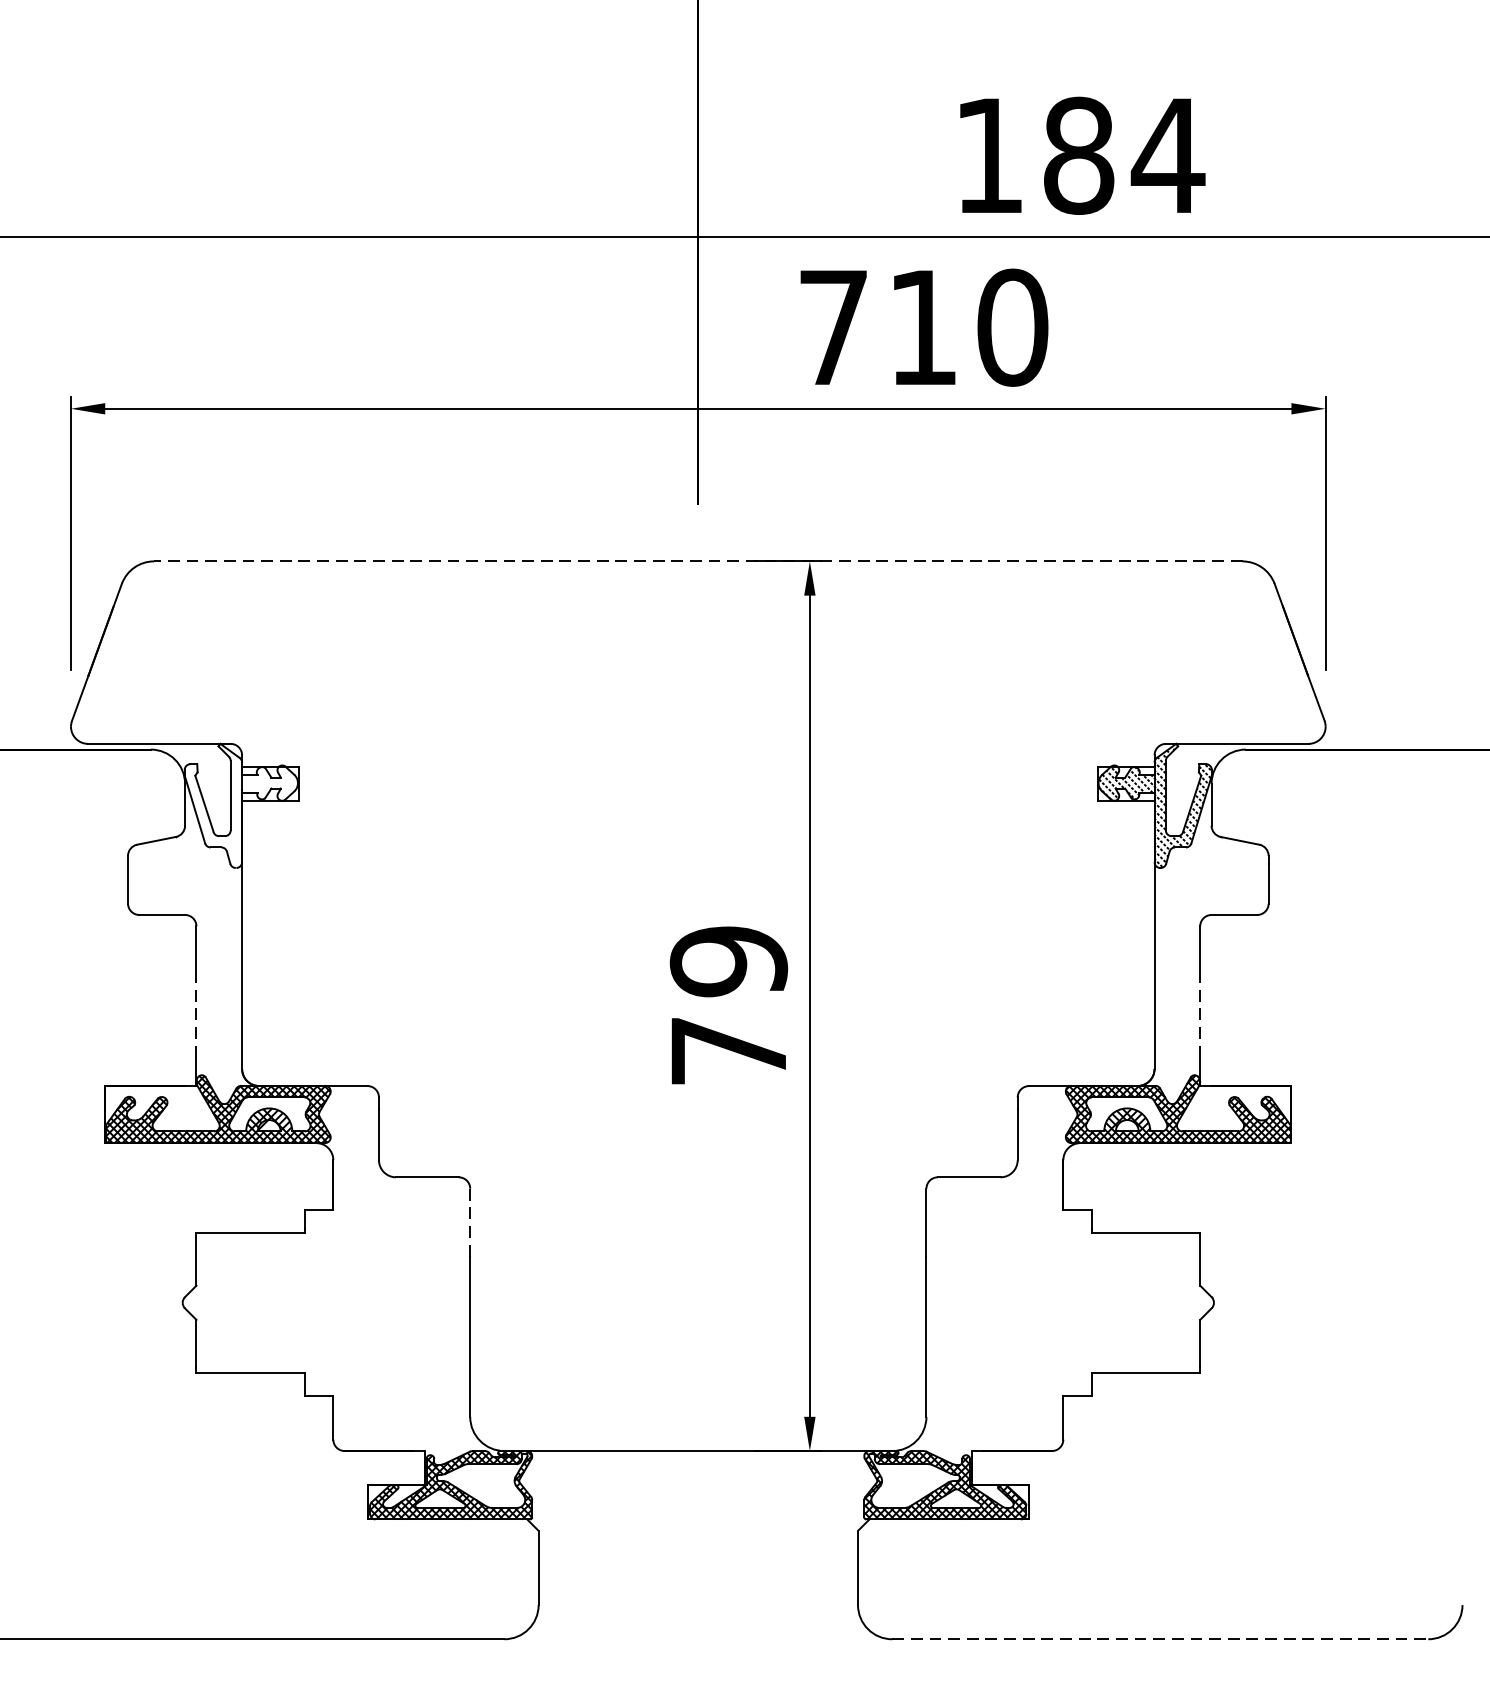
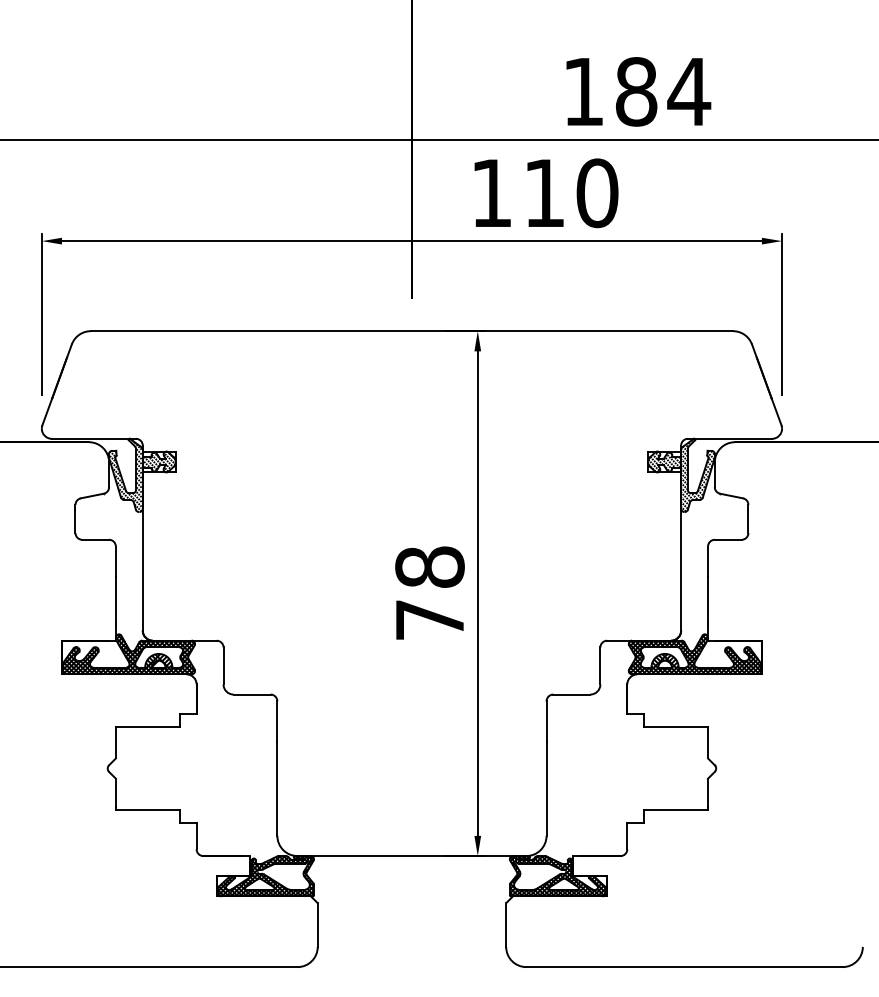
text: (833, 326) -> (491, 192), 710 -> 110
line: (697, 561) -> (411, 331), dashed -> solid
hatch: (239, 807) -> (141, 476), added
text: (728, 961) -> (429, 567), 79 -> 78
line: (195, 1017) -> (115, 600), dashed -> solid
line: (1200, 1017) -> (708, 600), dashed -> solid
line: (470, 1222) -> (277, 721), dashed -> solid
line: (1161, 1639) -> (685, 967), dashed -> solid

